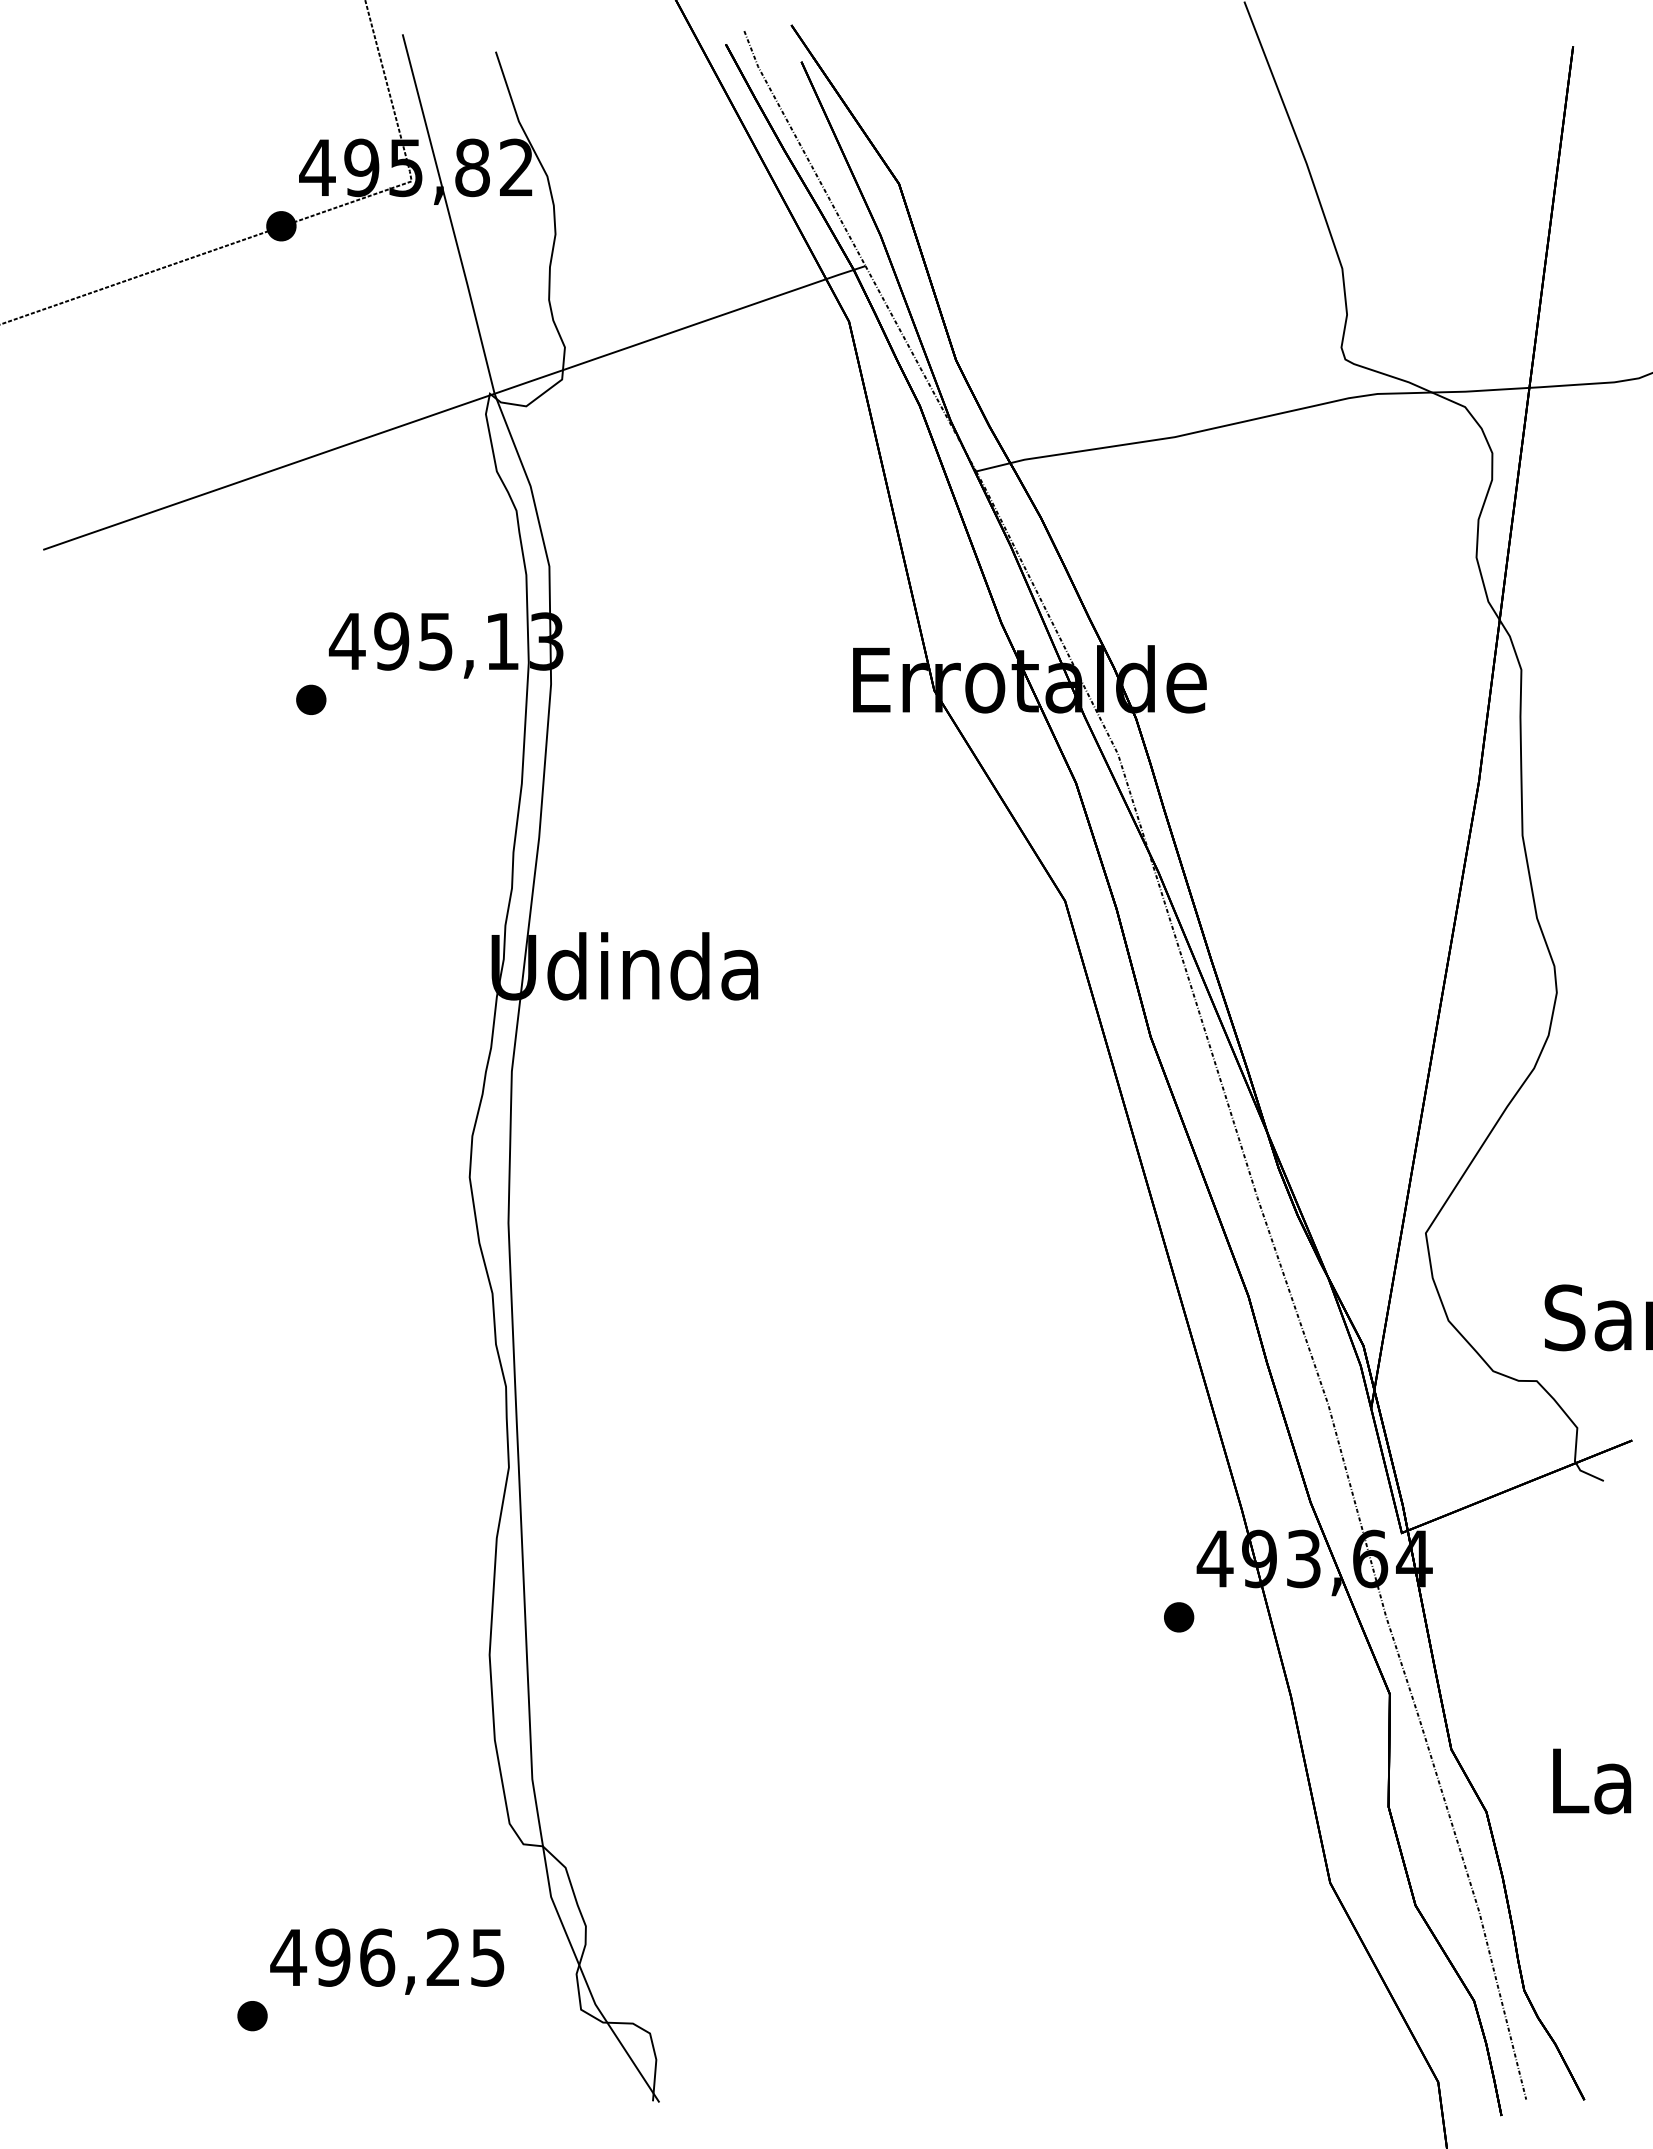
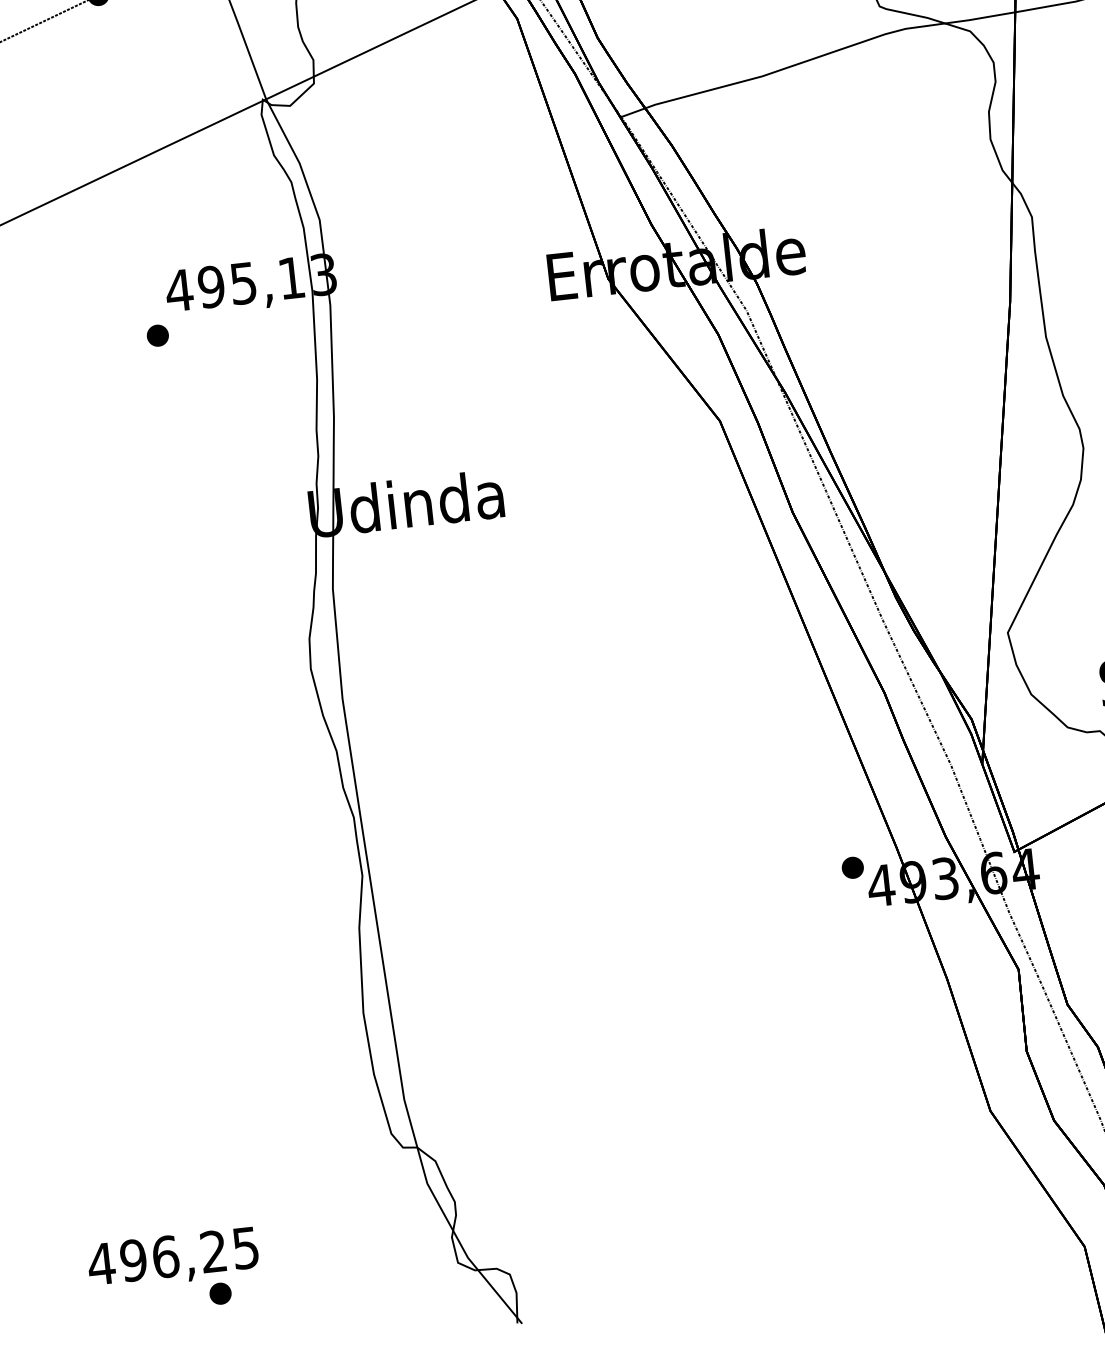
part: (1179, 1617) -> (853, 867), moved
text: (387, 1961) -> (173, 1258), moved

